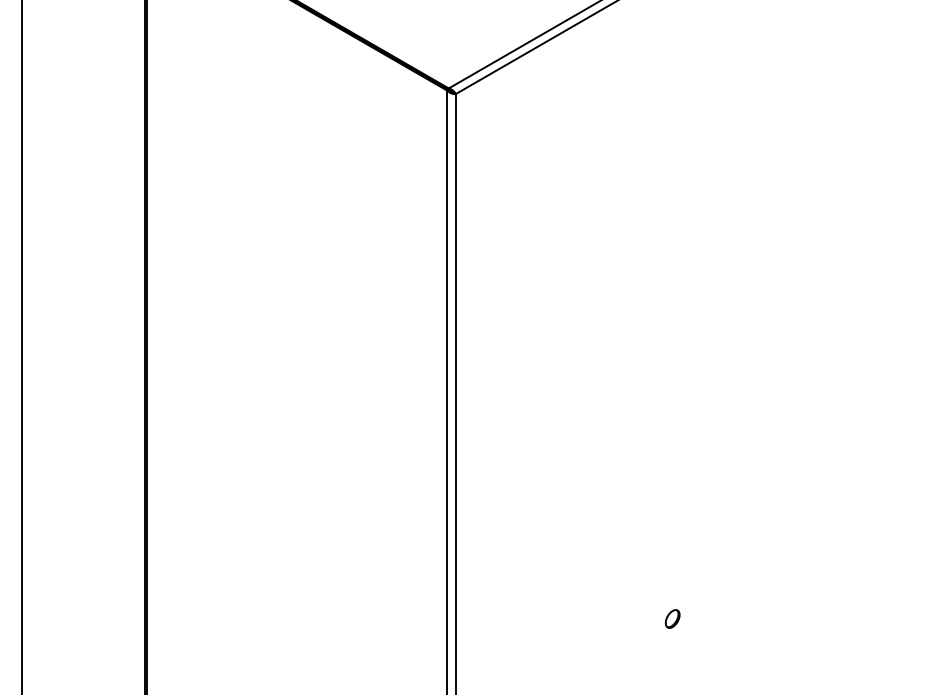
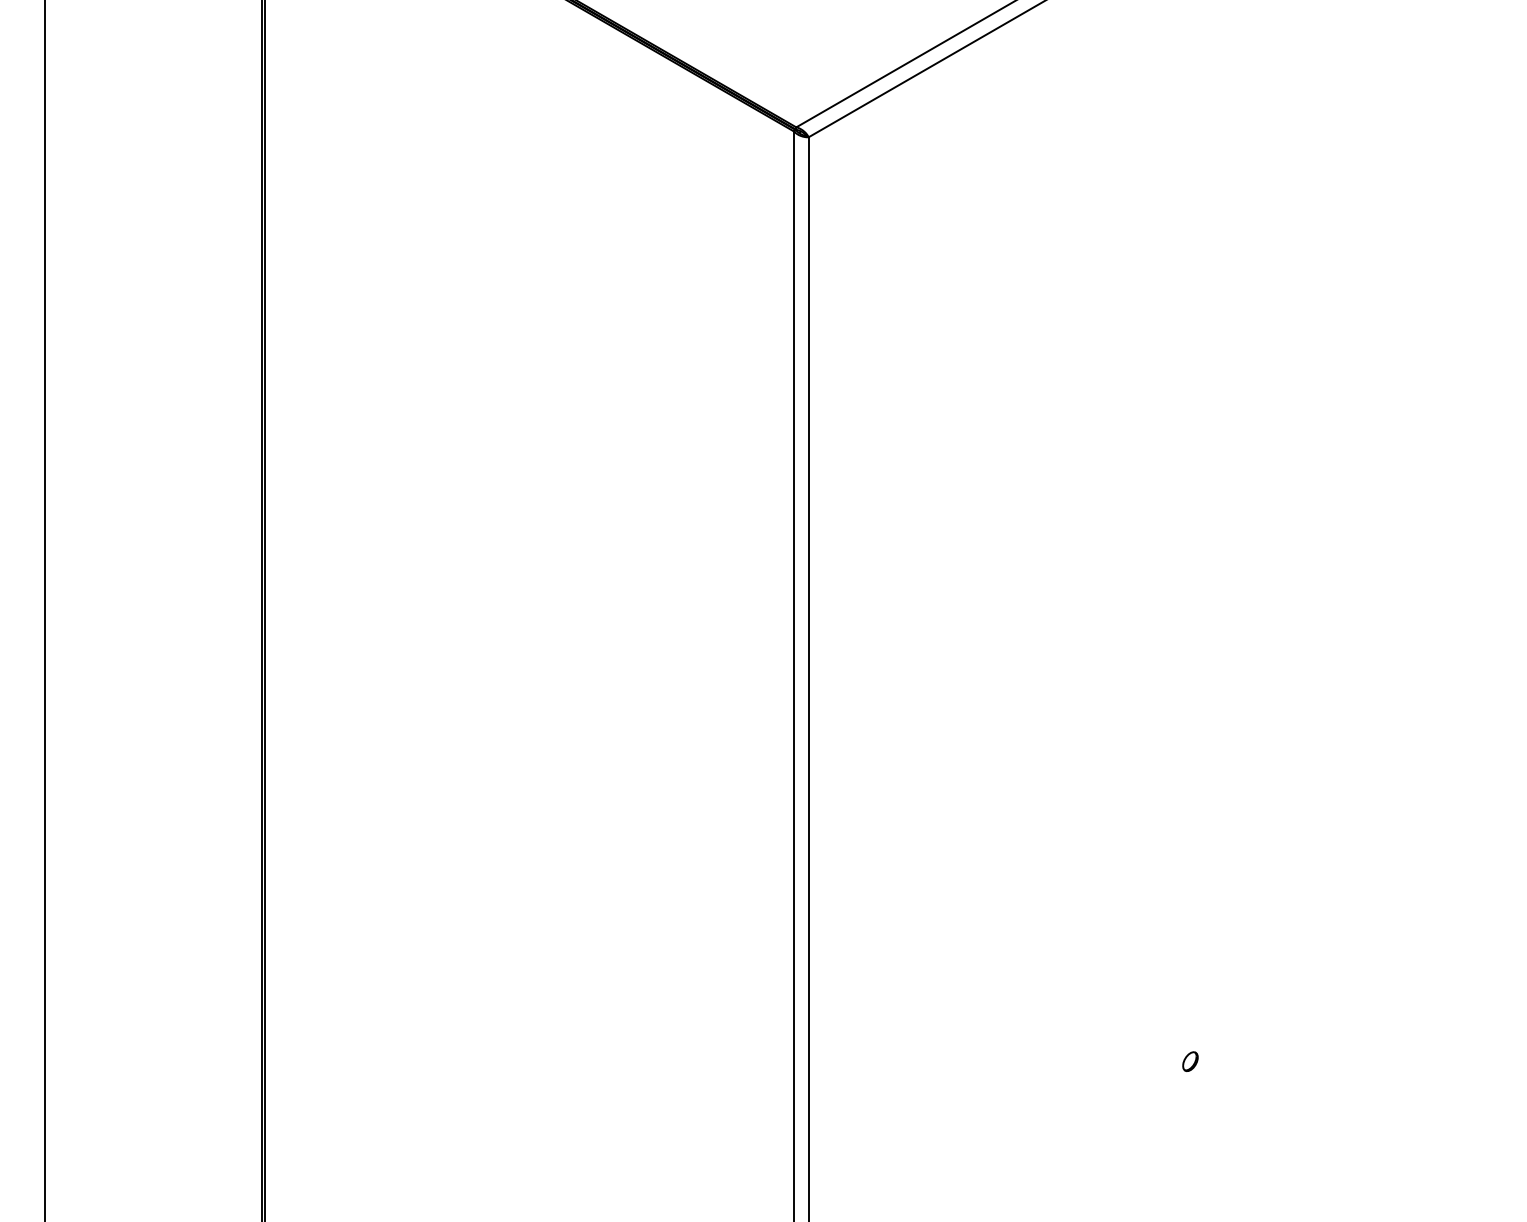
part: (672, 618) -> (1190, 1060), size x0.6

